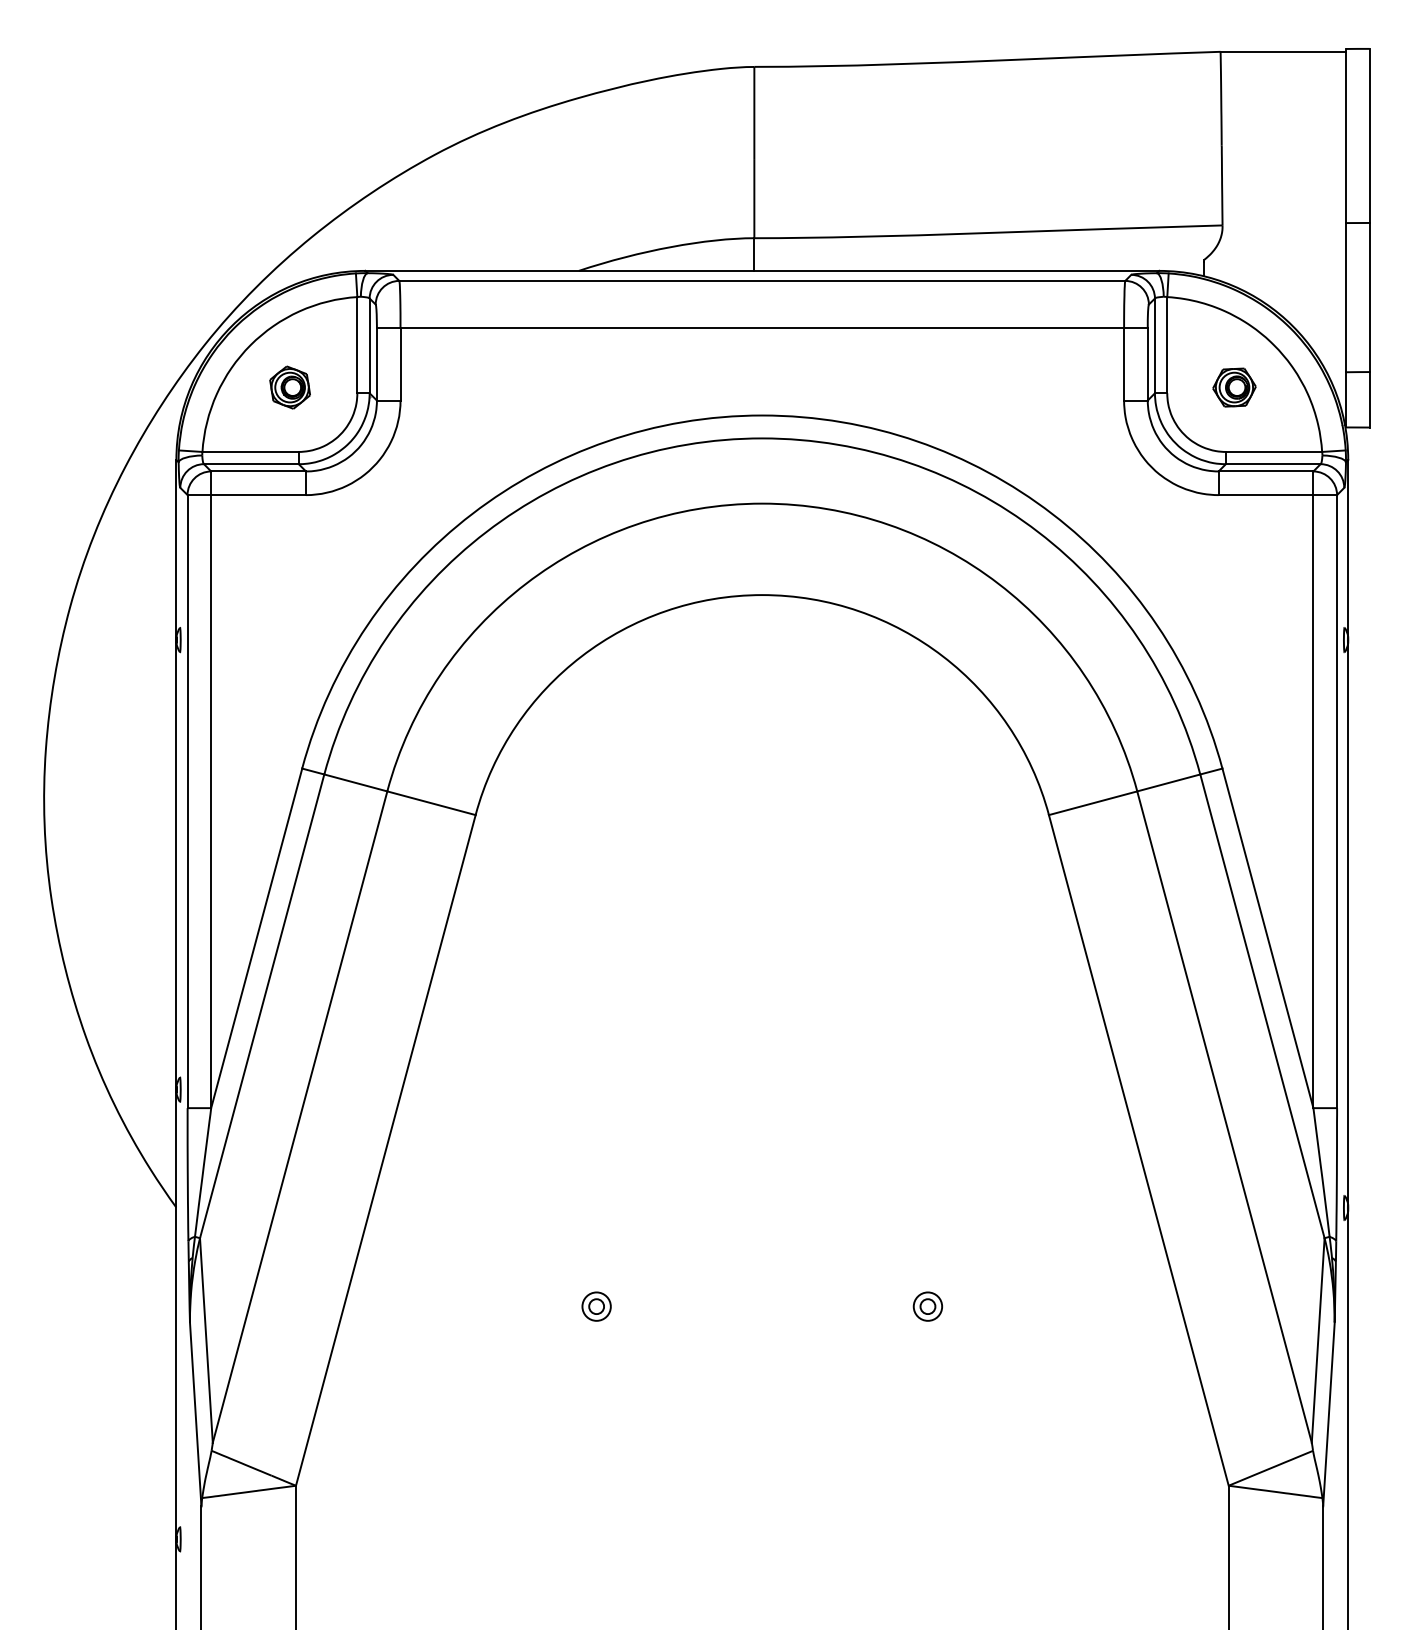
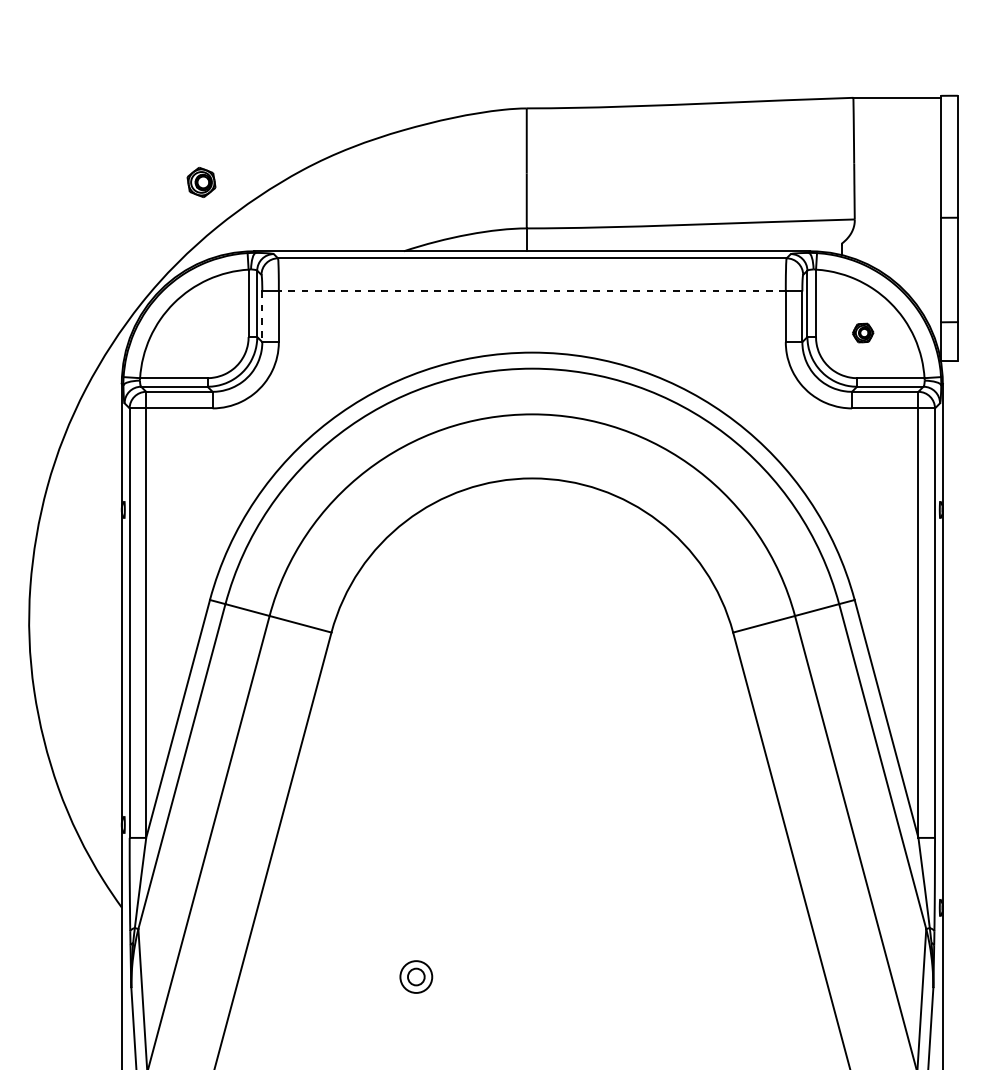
line: (762, 328) -> (532, 291), solid -> dashed
line: (376, 364) -> (262, 316), solid -> dashed
part: (289, 387) -> (201, 182), moved
part: (1234, 387) -> (863, 333), size x0.7
part: (596, 1306) -> (416, 976), size x1.6
part: (927, 1306) -> (648, 976), removed

